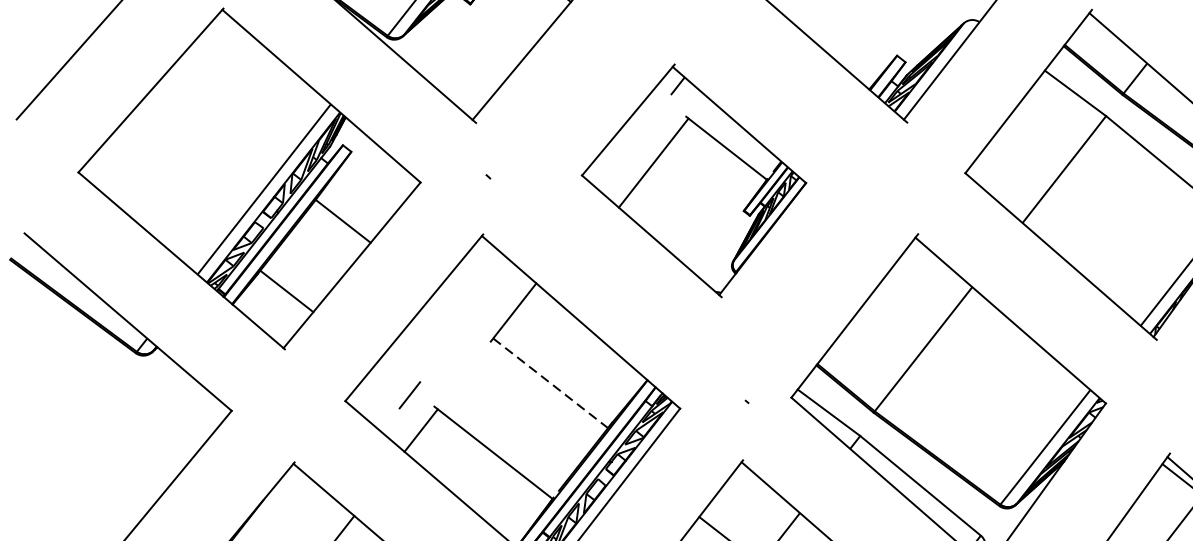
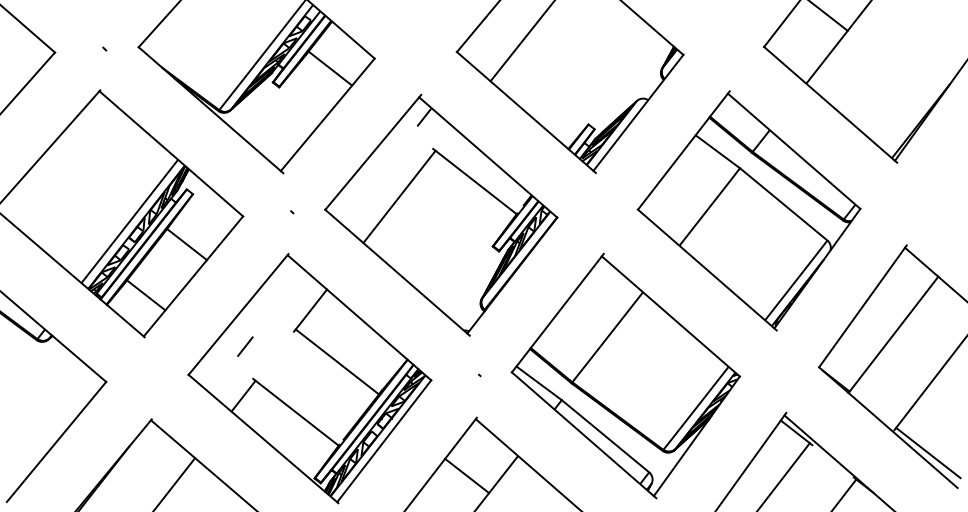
part: (694, 179) -> (441, 214), size x1.43
line: (550, 382) -> (337, 361), dashed -> solid
line: (410, 395) -> (245, 346), moved

